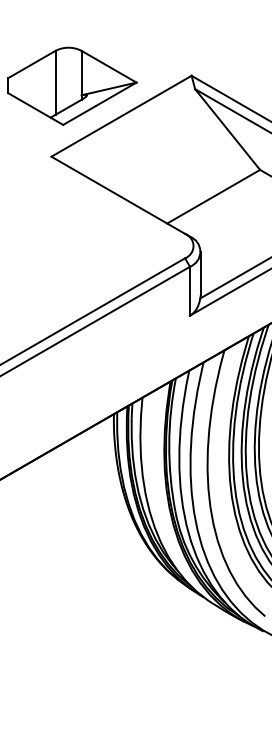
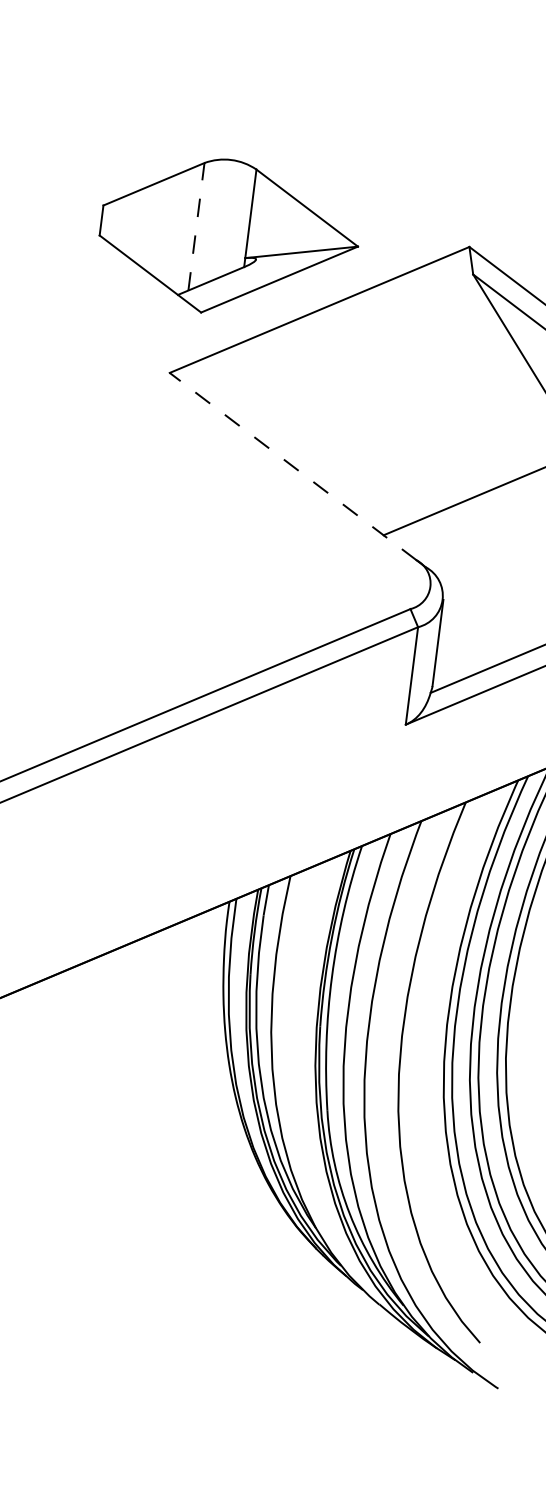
line: (55, 82) -> (196, 226), solid -> dashed
line: (117, 195) -> (291, 466), solid -> dashed

